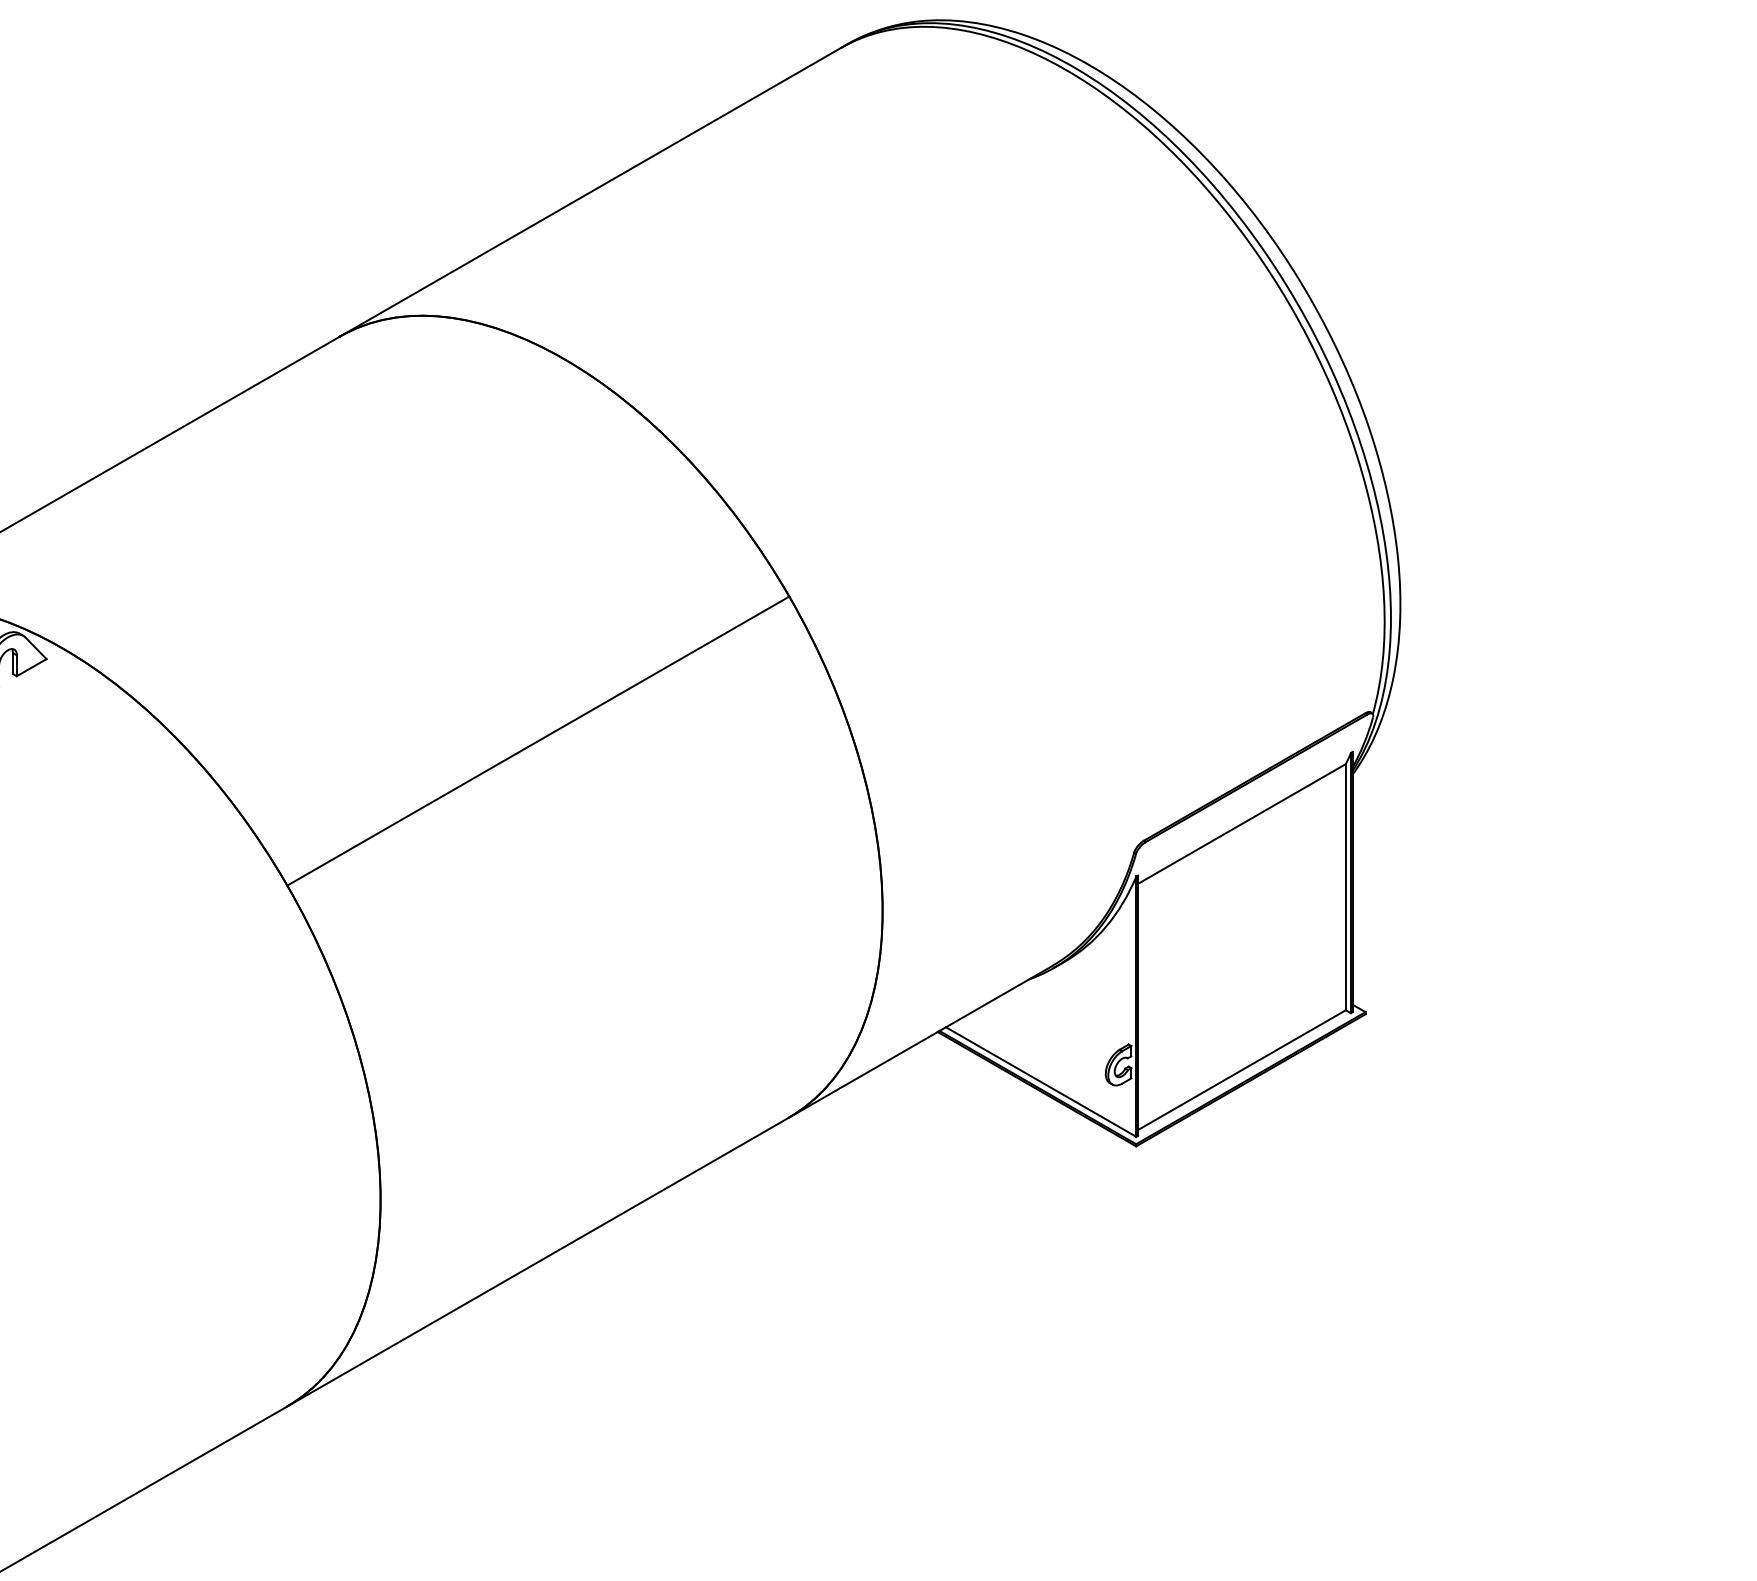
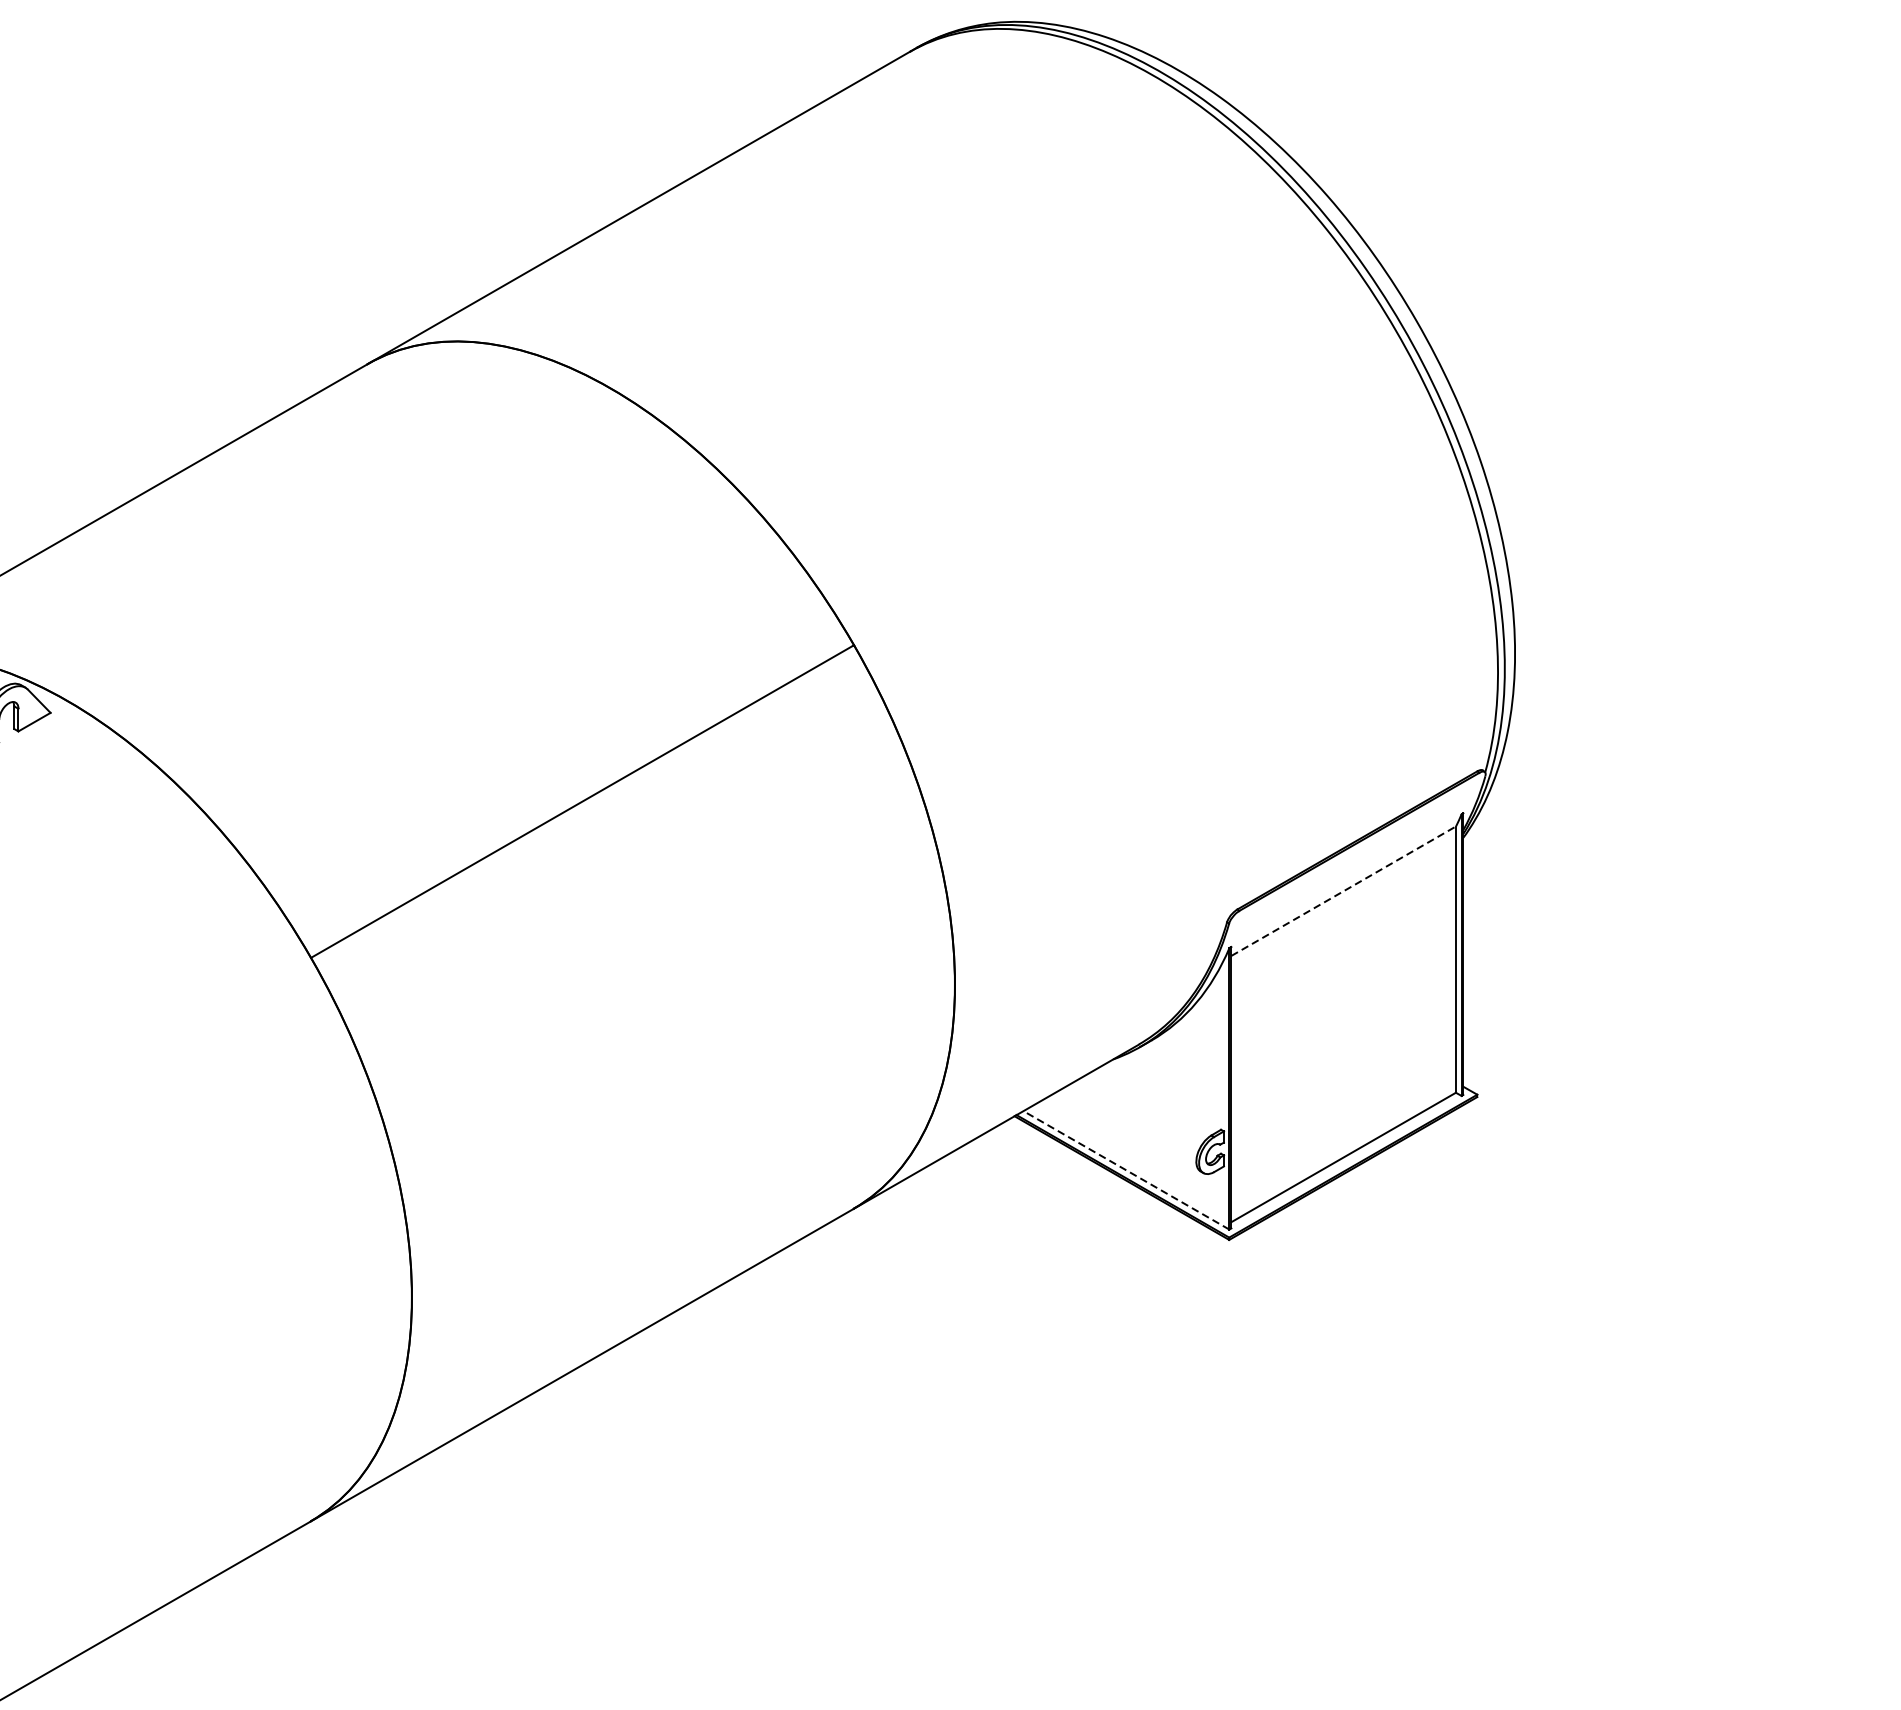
line: (1241, 824) -> (1343, 891), solid -> dashed
line: (1041, 1082) -> (1126, 1170), solid -> dashed

